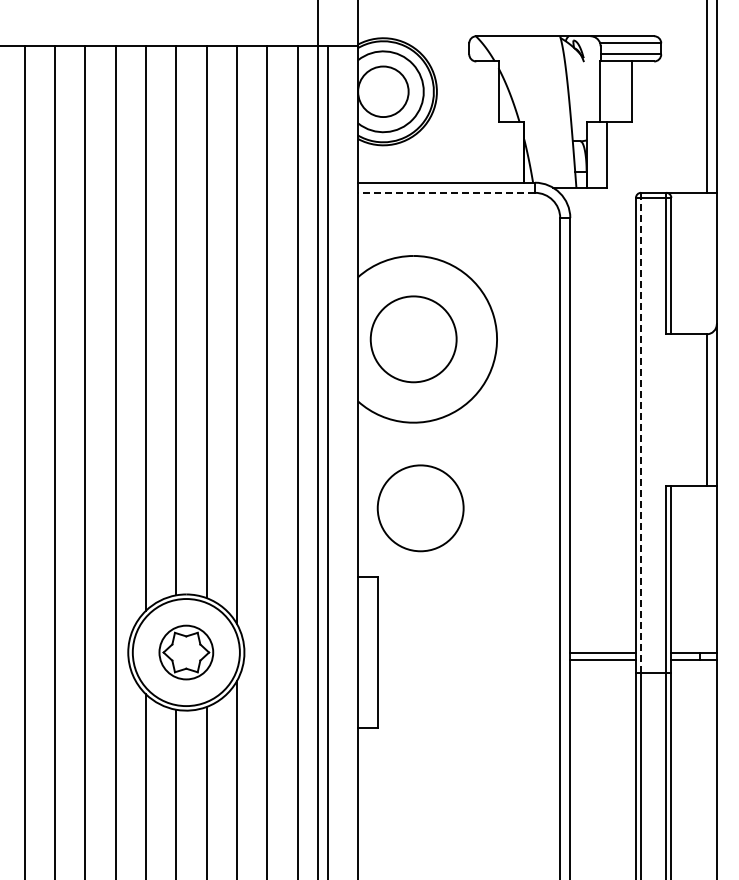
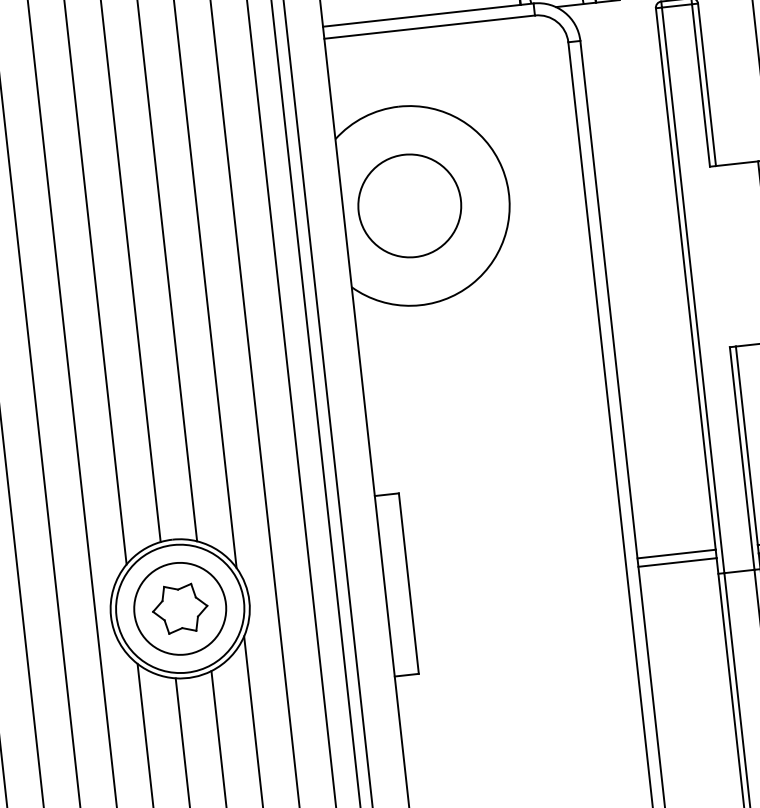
line: (446, 192) -> (429, 26), dashed -> solid
line: (641, 434) -> (693, 289), dashed -> solid
circle: (420, 508) -> (440, 406), removed
circle: (185, 652) -> (179, 608), size x1.43

